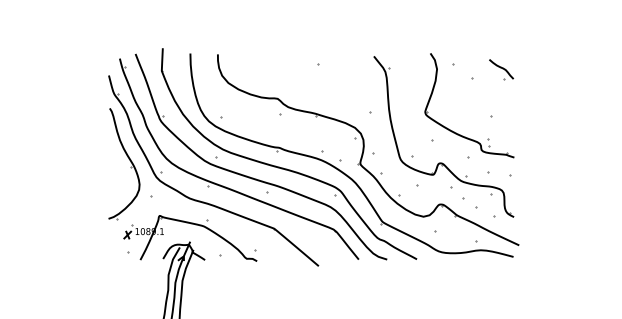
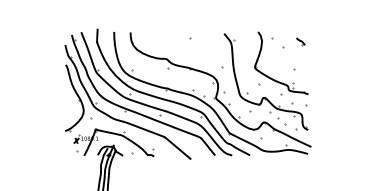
part: (501, 69) -> (300, 41), size x0.6

